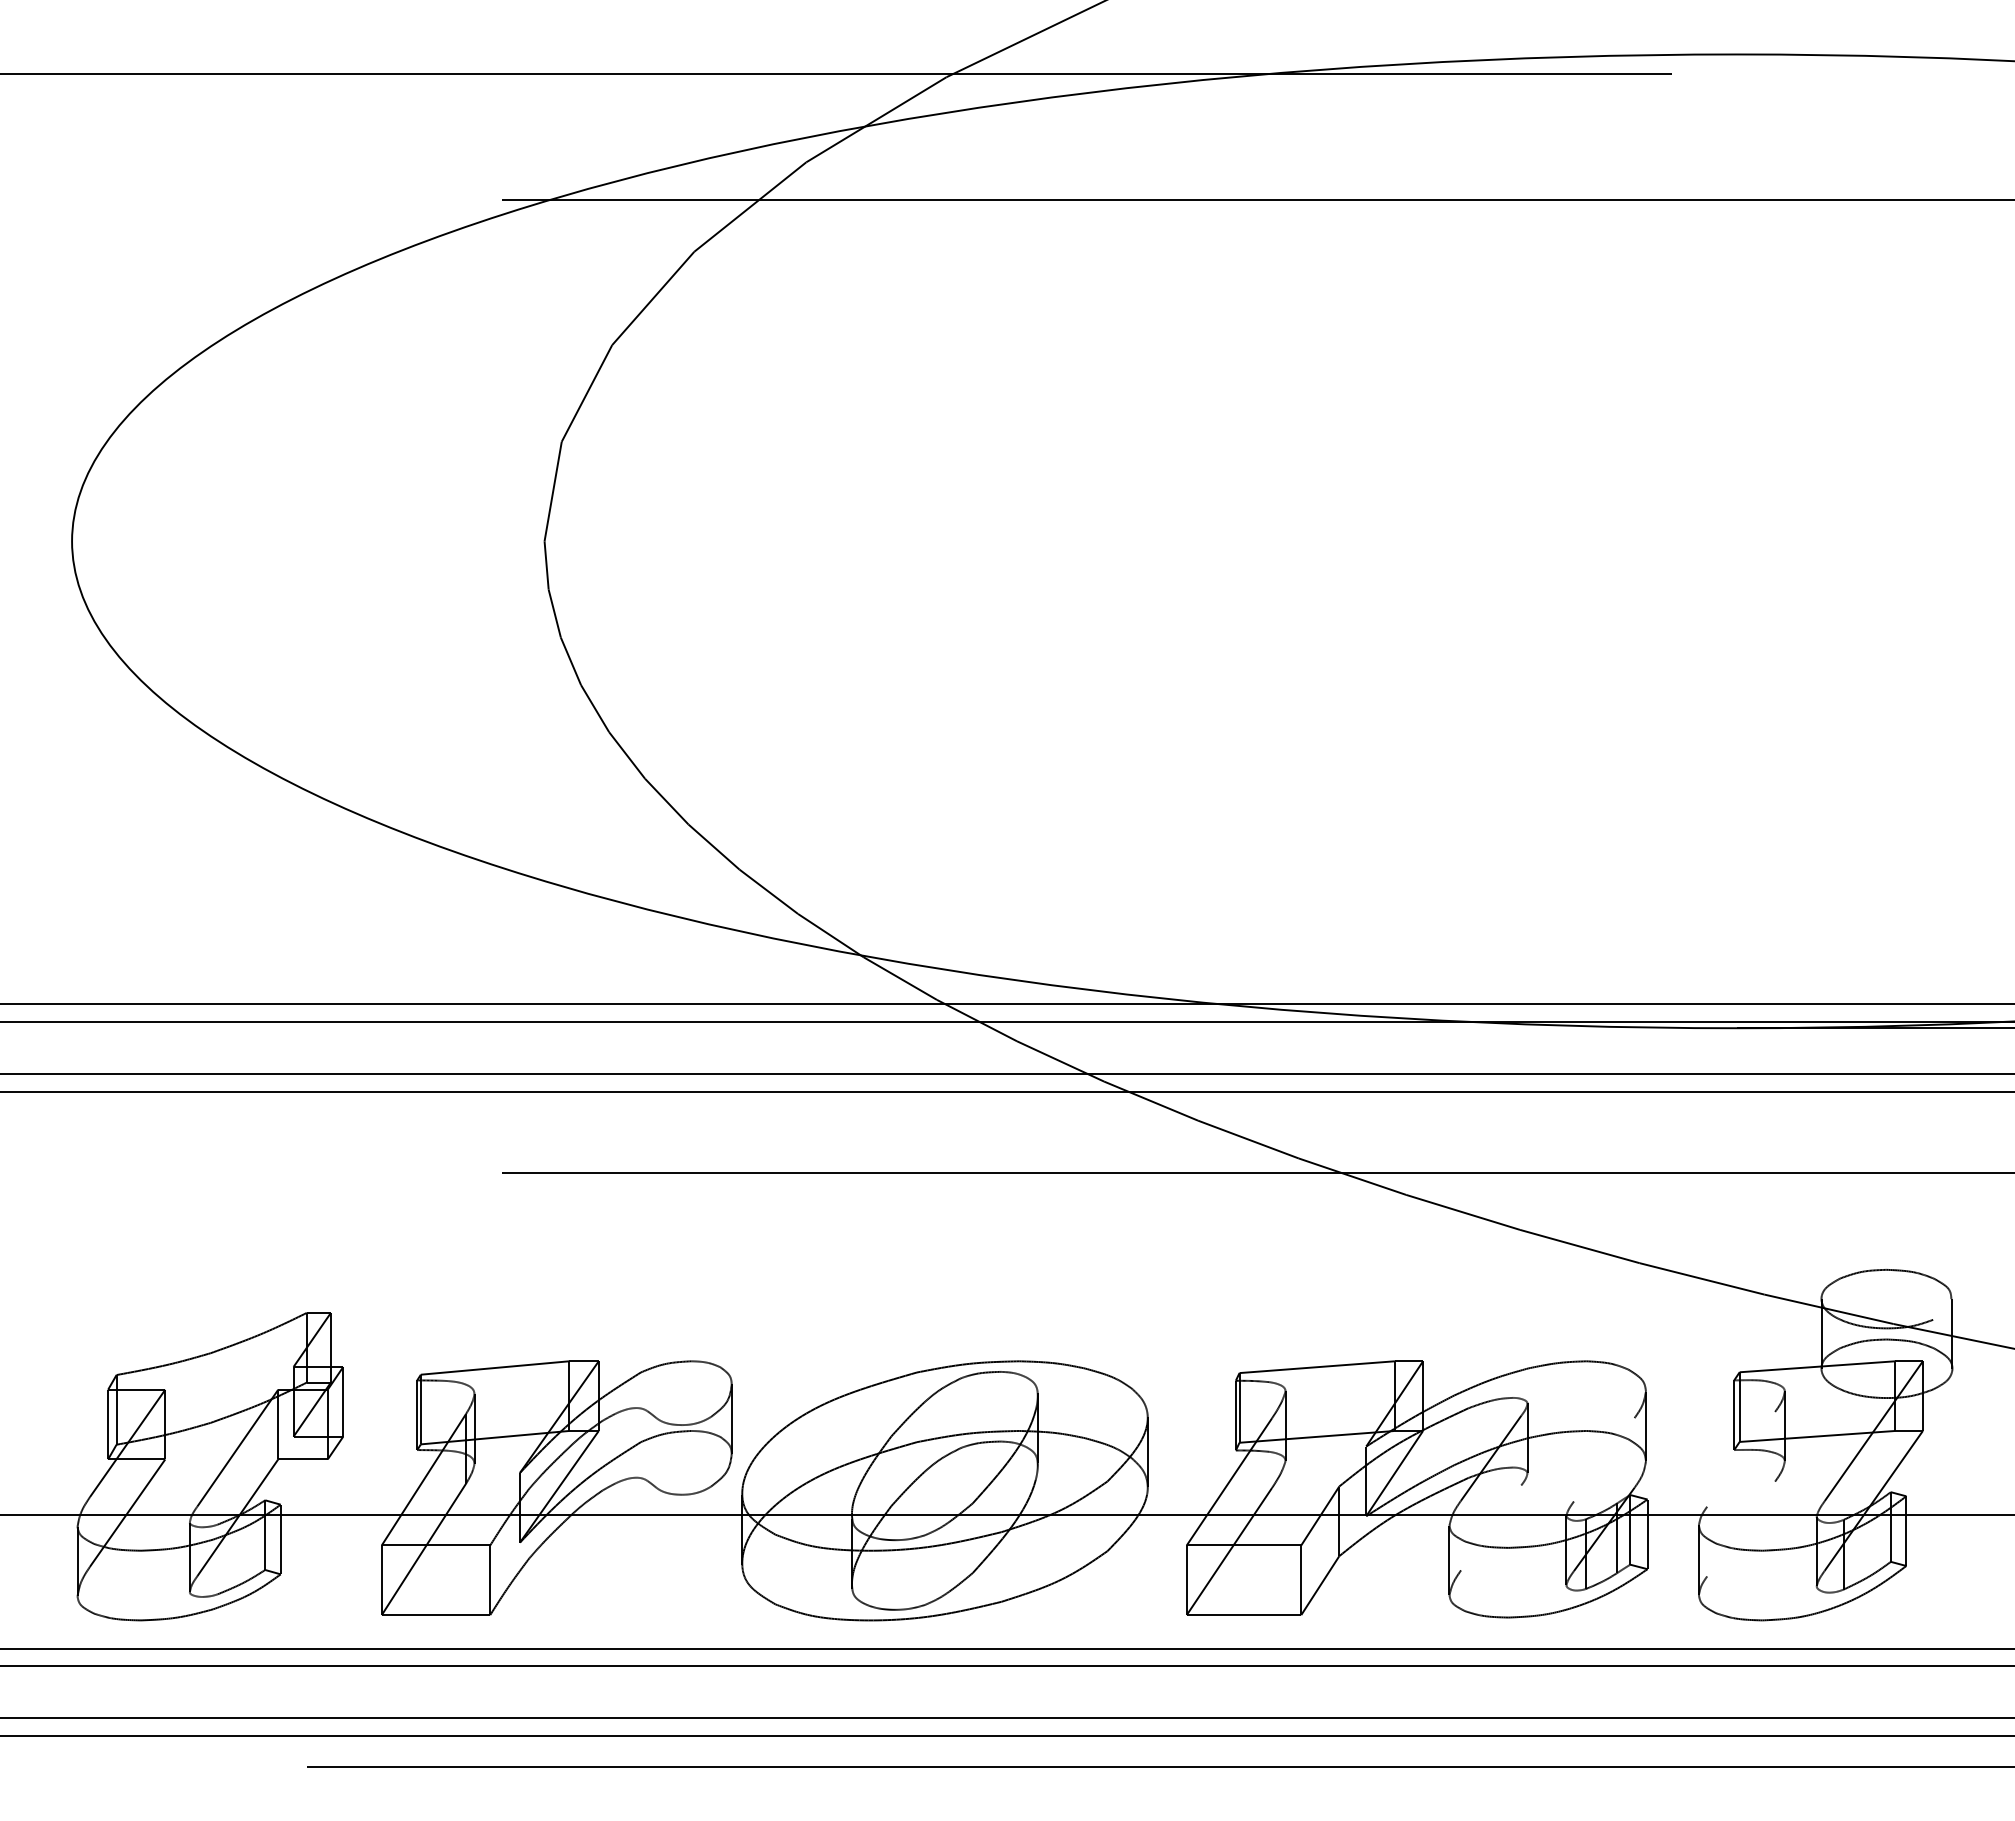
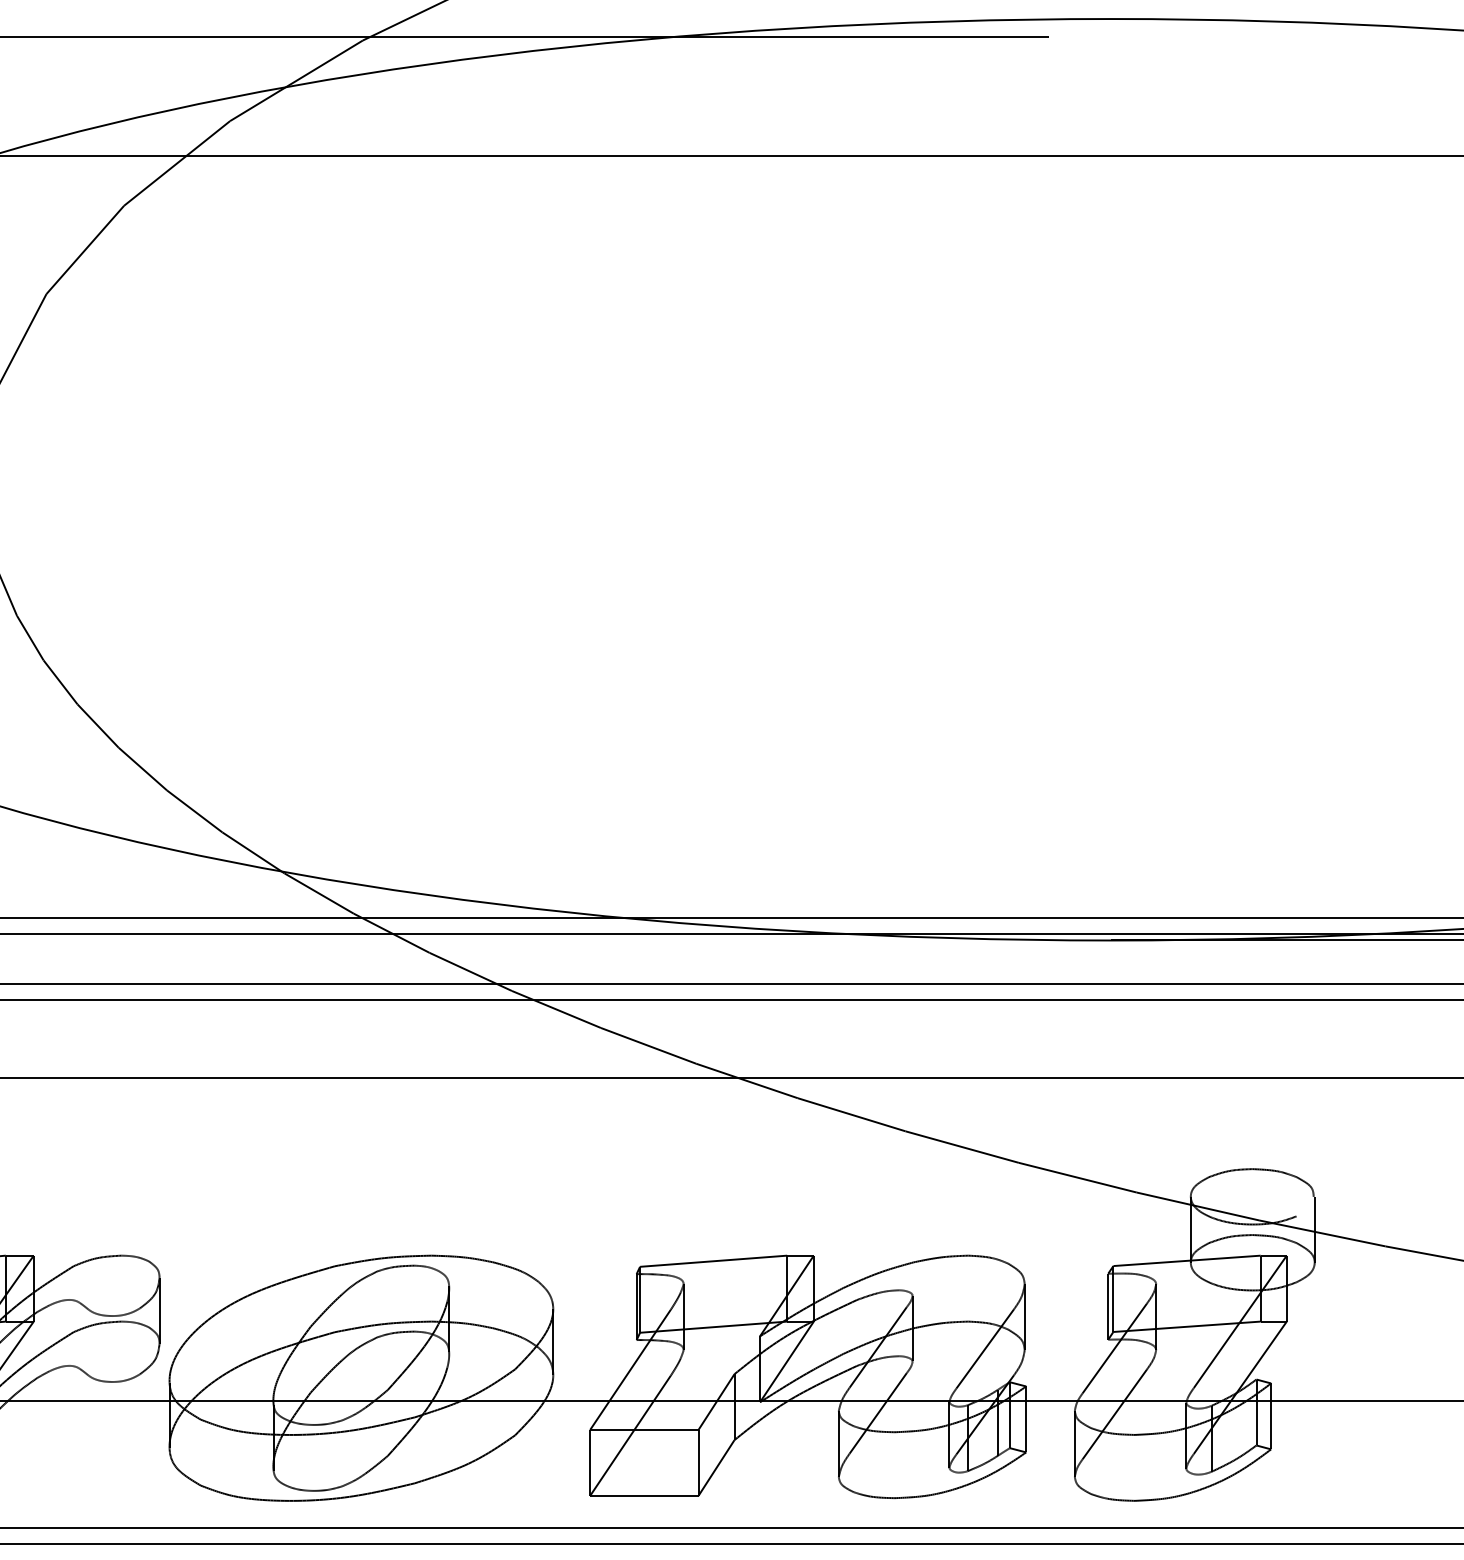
line: (1741, 1458) -> (1115, 1347), added
line: (1603, 1459) -> (984, 1348), added
line: (1491, 1527) -> (878, 1412), added
line: (1741, 1528) -> (1115, 1413), added

